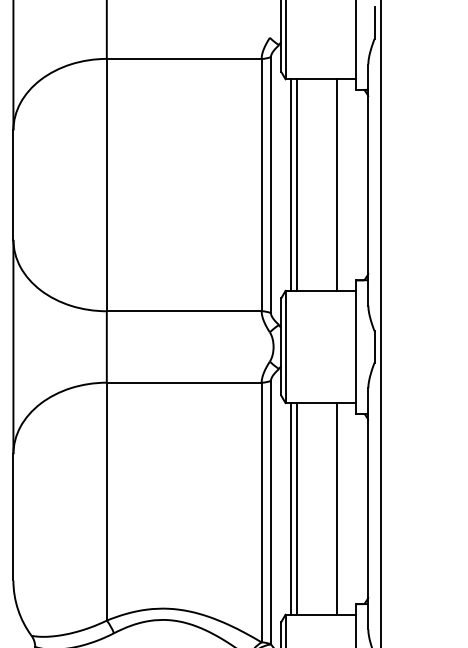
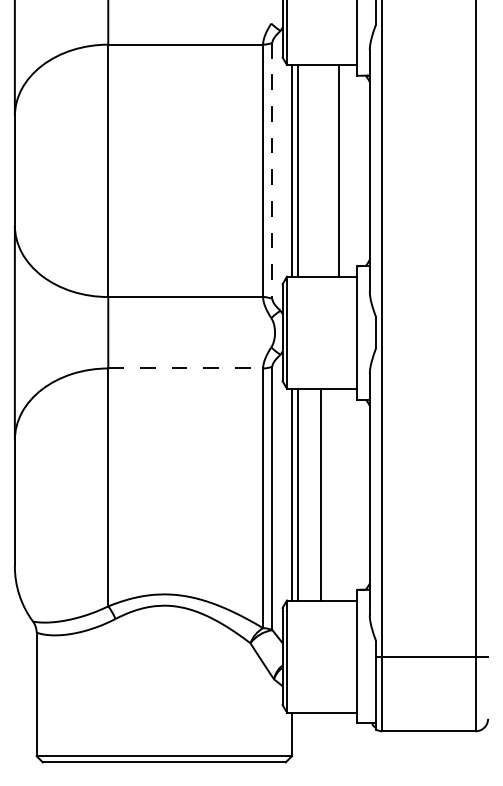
line: (271, 185) -> (272, 171), solid -> dashed
line: (185, 382) -> (186, 368), solid -> dashed
line: (337, 508) -> (320, 494), moved

